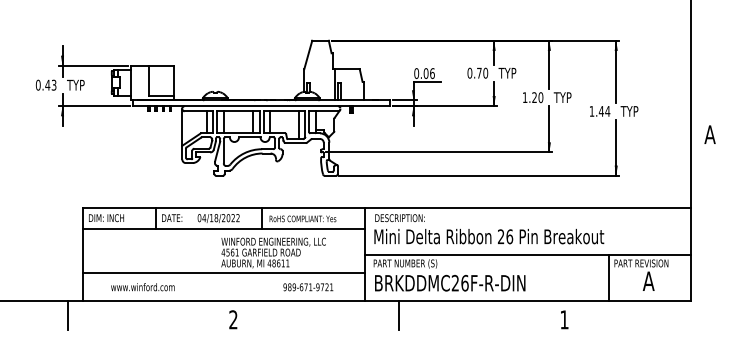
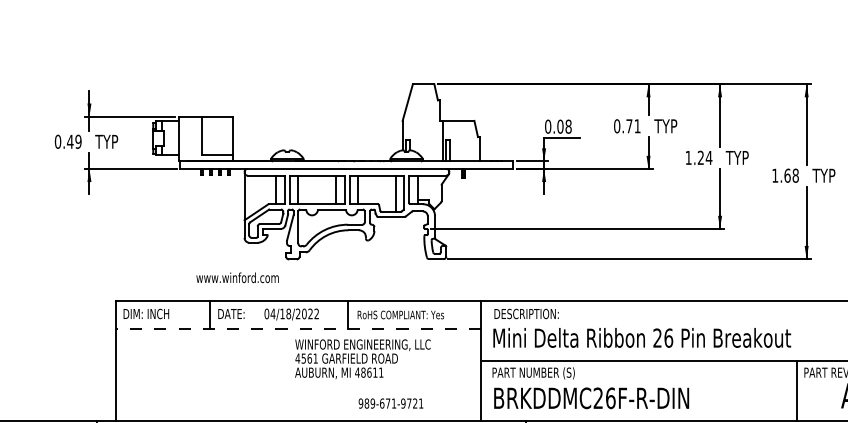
text: (485, 72) -> (637, 125), 0.70 -> 0.71
text: (432, 73) -> (568, 126), 0.06 -> 0.08
text: (53, 85) -> (77, 142), 0.43 -> 0.49
text: (540, 97) -> (708, 157), 1.20 -> 1.24
text: (604, 111) -> (791, 175), 1.44 -> 1.68
line: (224, 229) -> (299, 328), solid -> dashed
line: (224, 273) -> (299, 385), removed
text: (142, 287) -> (237, 278), moved
text: (308, 287) -> (391, 403), moved

